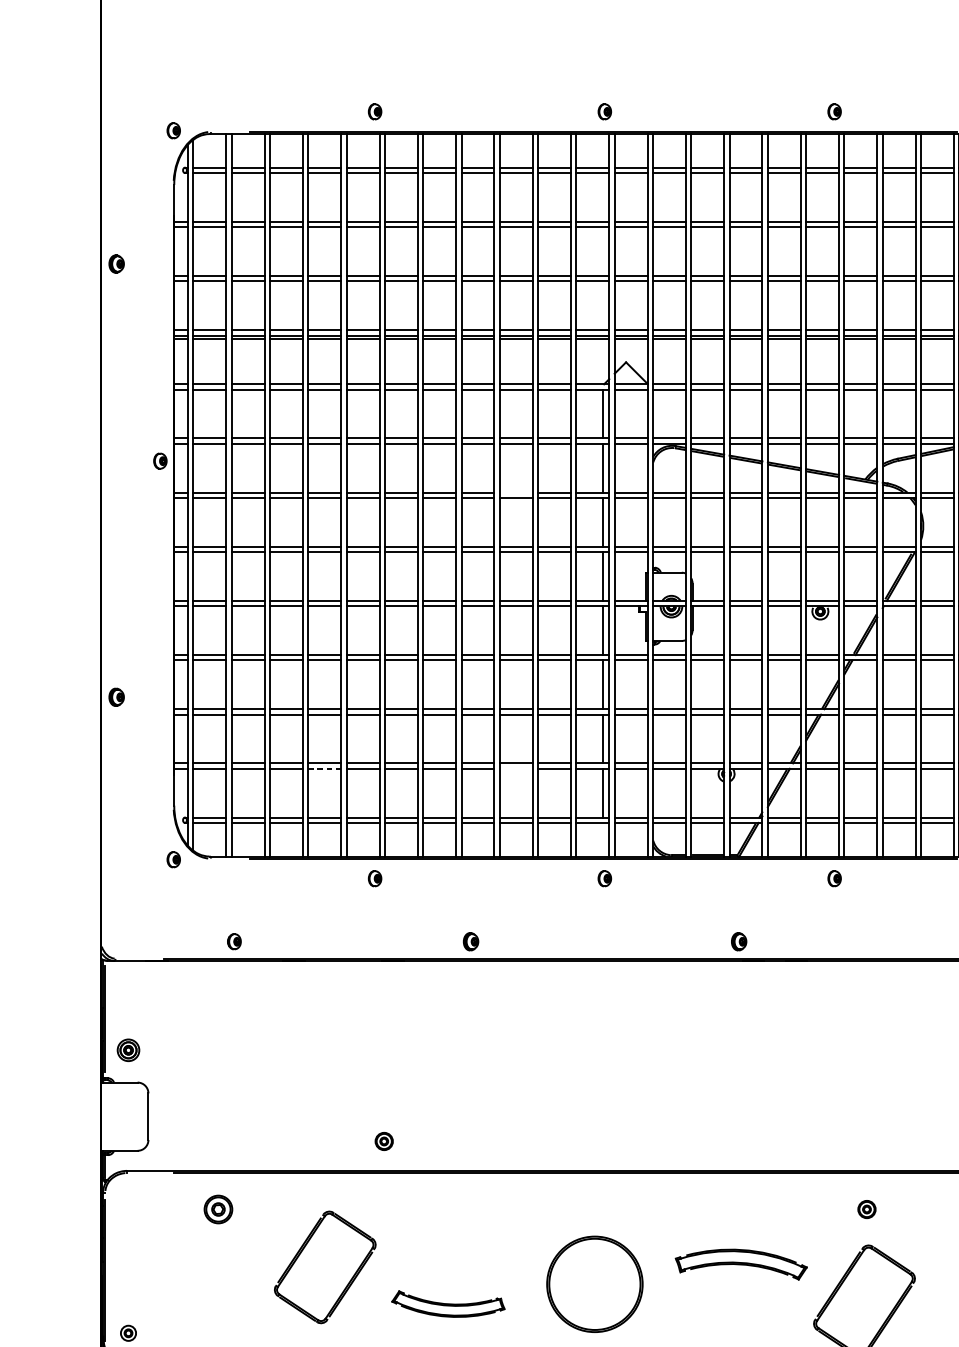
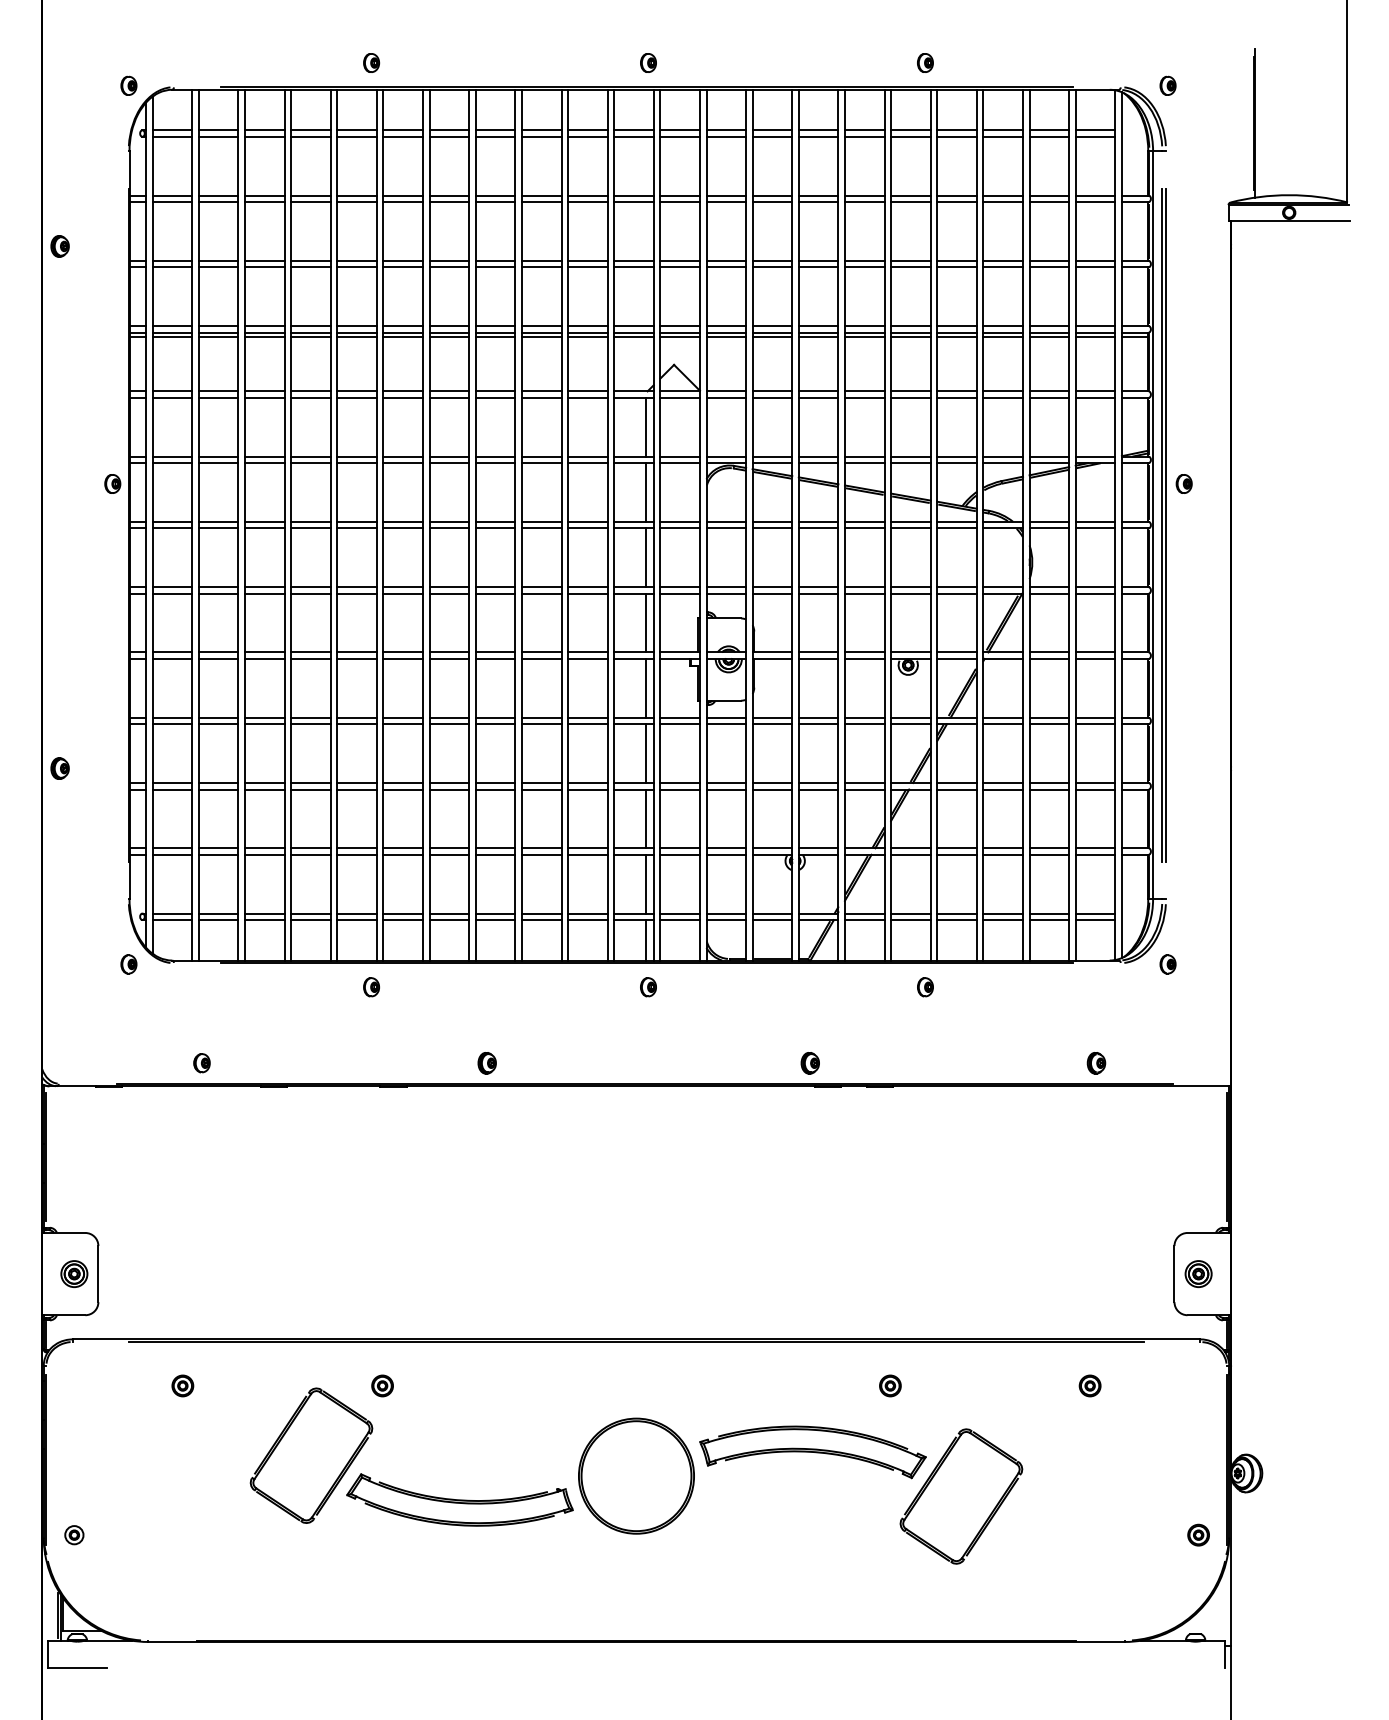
line: (516, 492) -> (541, 521), added
line: (324, 768) -> (310, 854), dashed -> solid
line: (516, 768) -> (541, 854), added
line: (603, 839) -> (646, 940), added
part: (128, 1049) -> (74, 1273), moved
part: (384, 1141) -> (382, 1385), moved
part: (218, 1209) -> (182, 1385), size x0.62
part: (867, 1209) -> (890, 1385), moved
part: (740, 1264) -> (812, 1452), size x1.43
part: (448, 1303) -> (459, 1499), size x1.67

